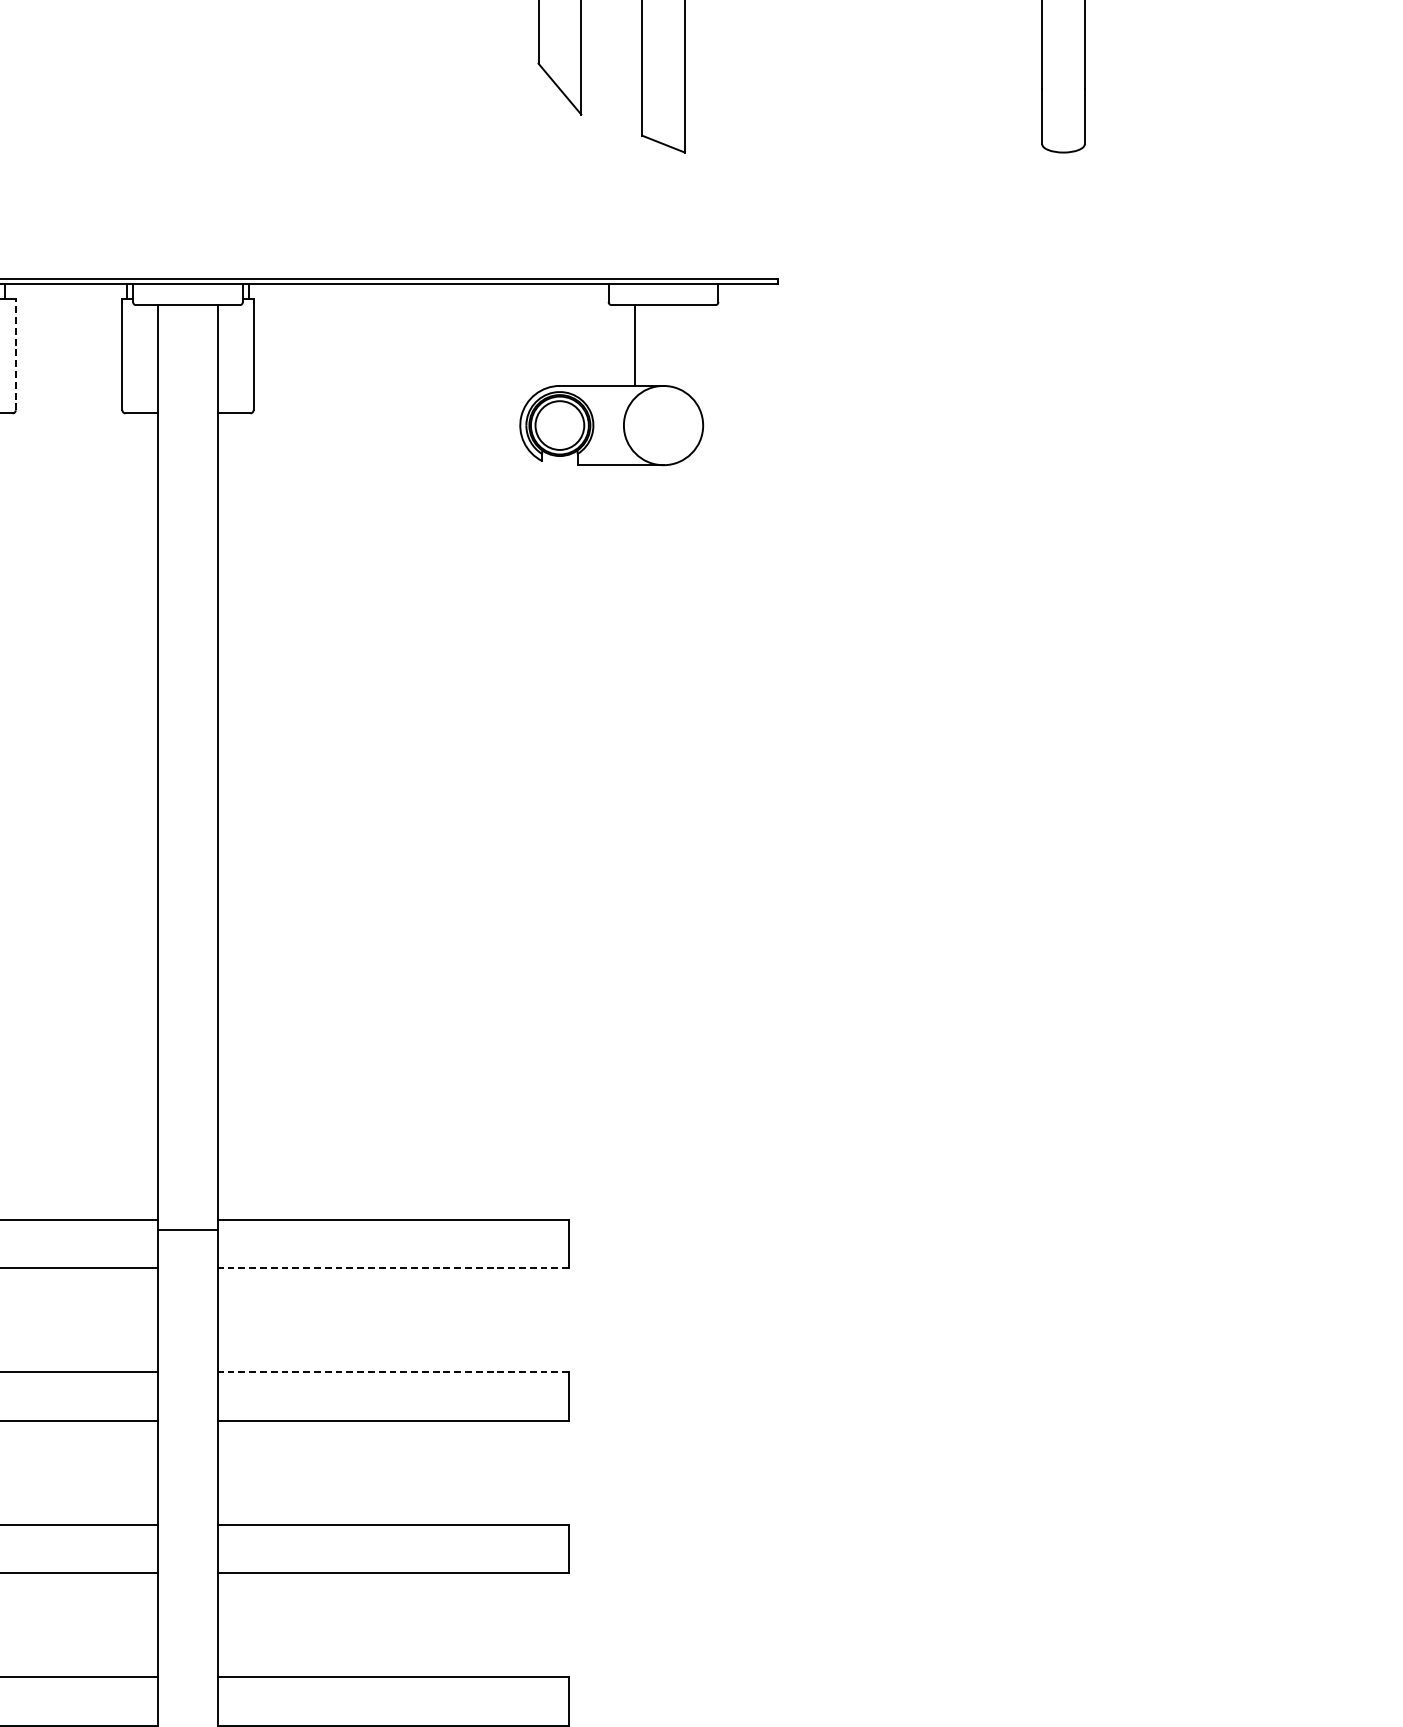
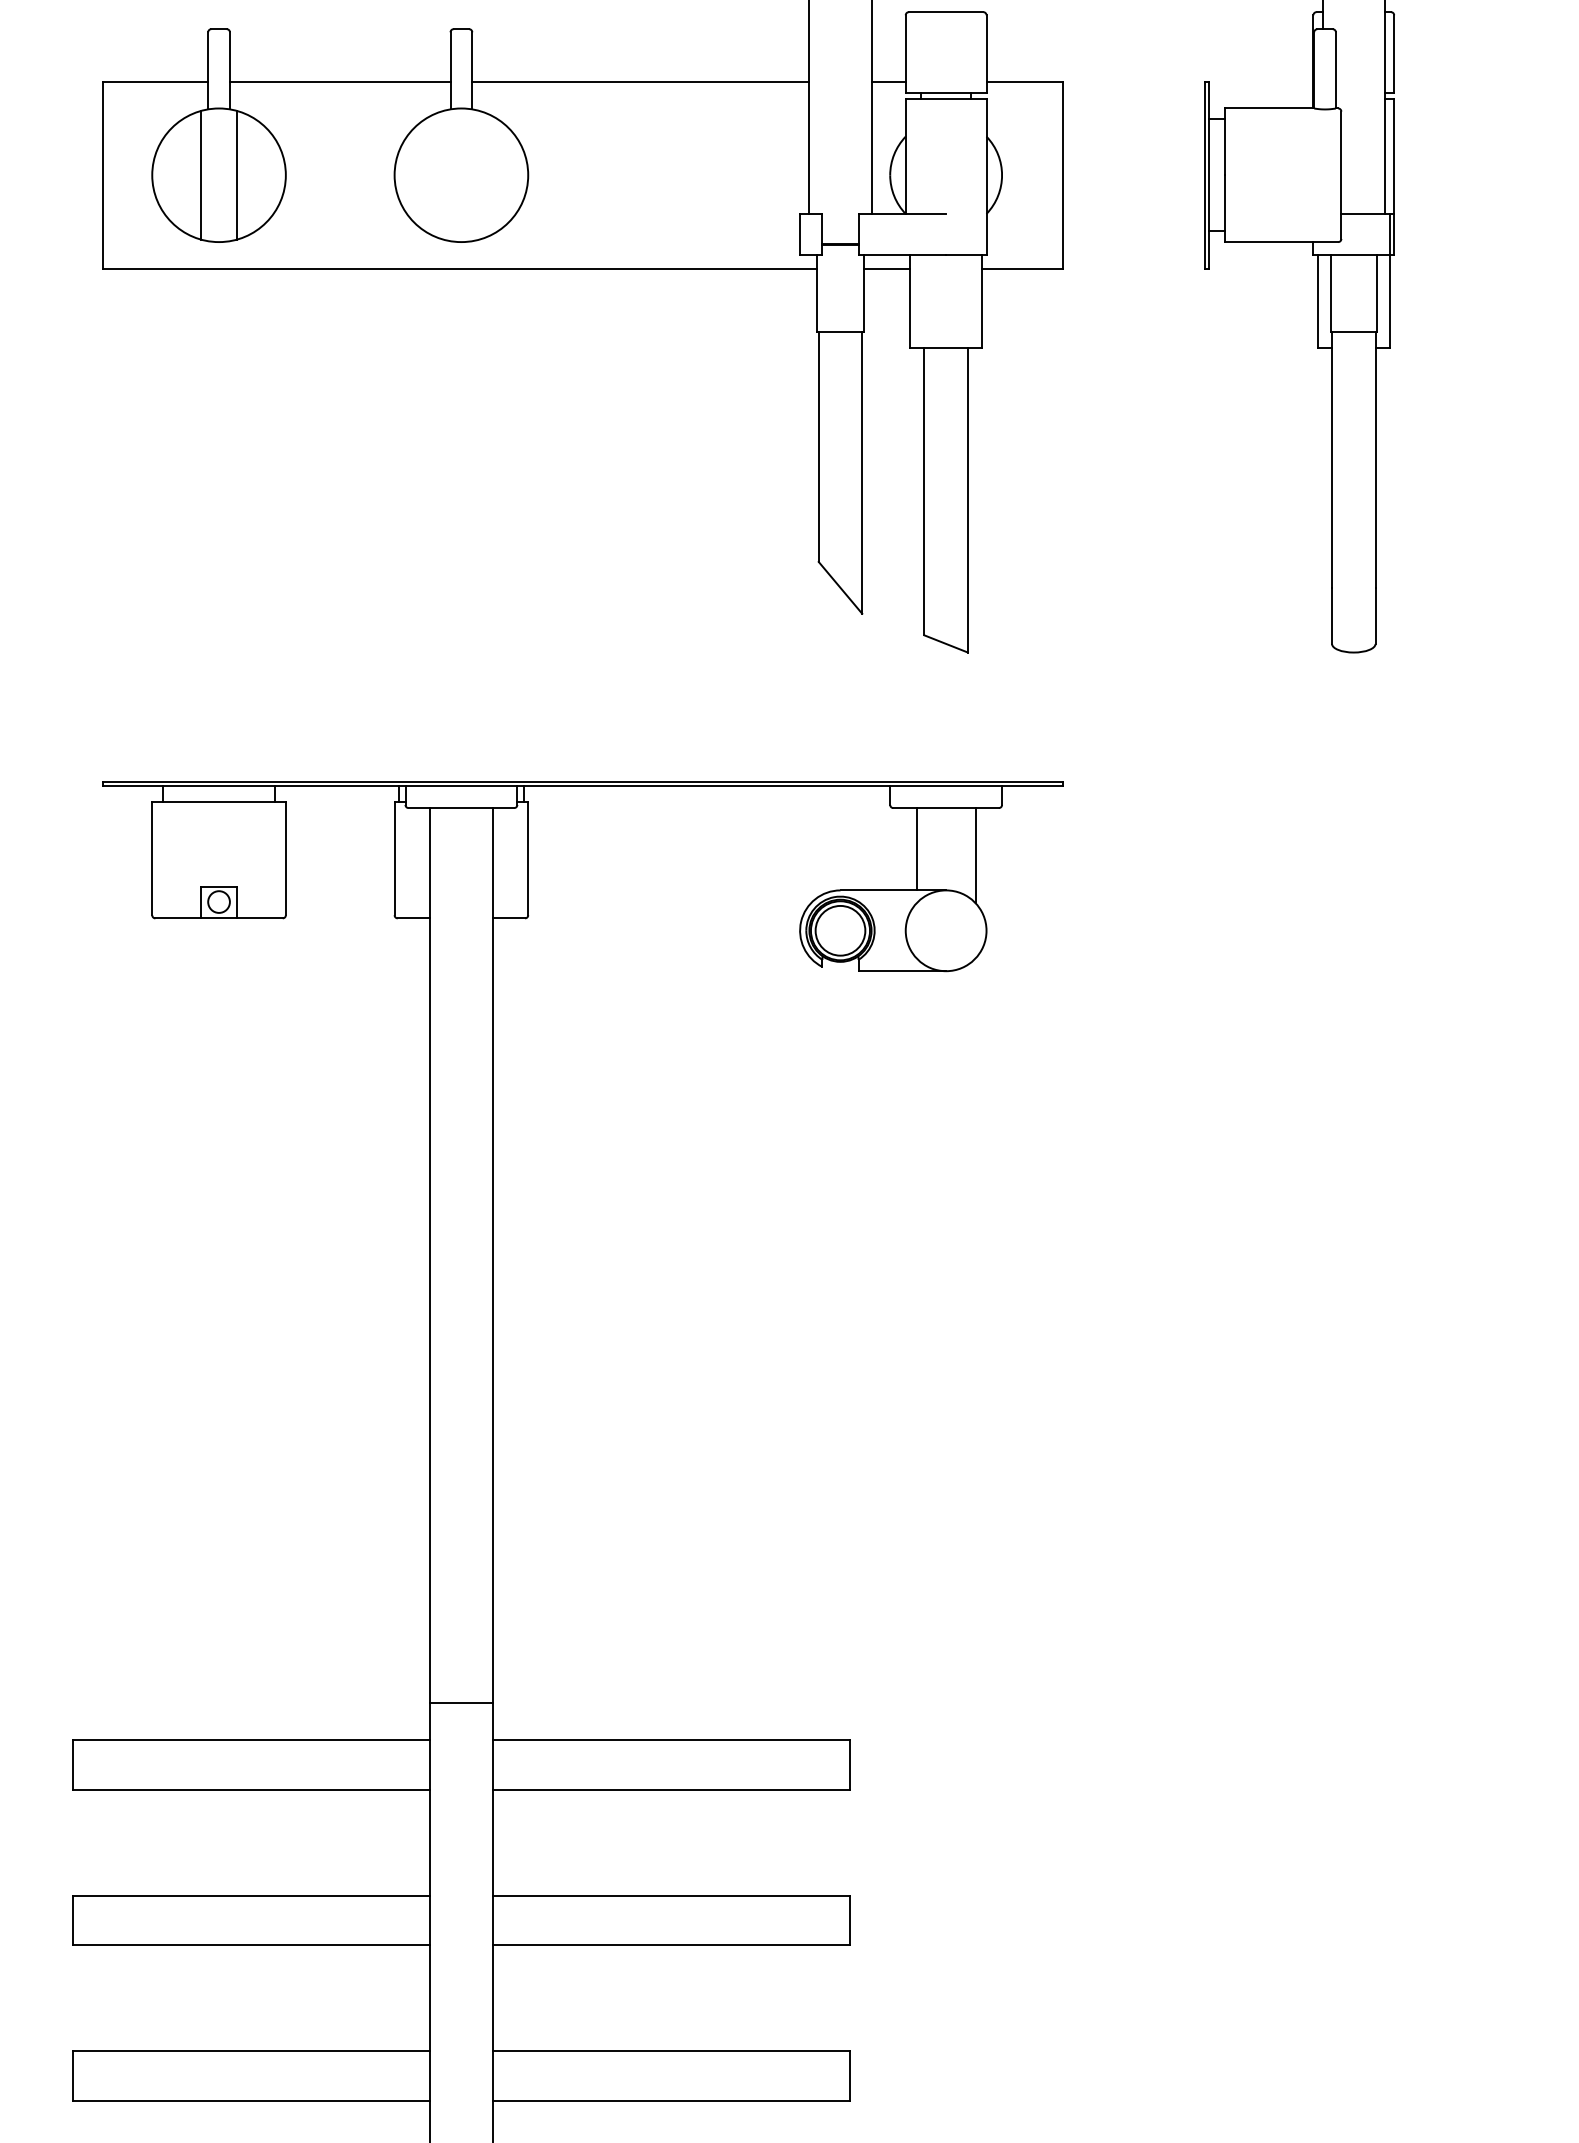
line: (692, 351) -> (975, 855), added
line: (15, 354) -> (285, 858), dashed -> solid
line: (188, 1229) -> (461, 1702), moved
line: (394, 1268) -> (671, 1789), dashed -> solid
line: (394, 1372) -> (671, 1895), dashed -> solid

